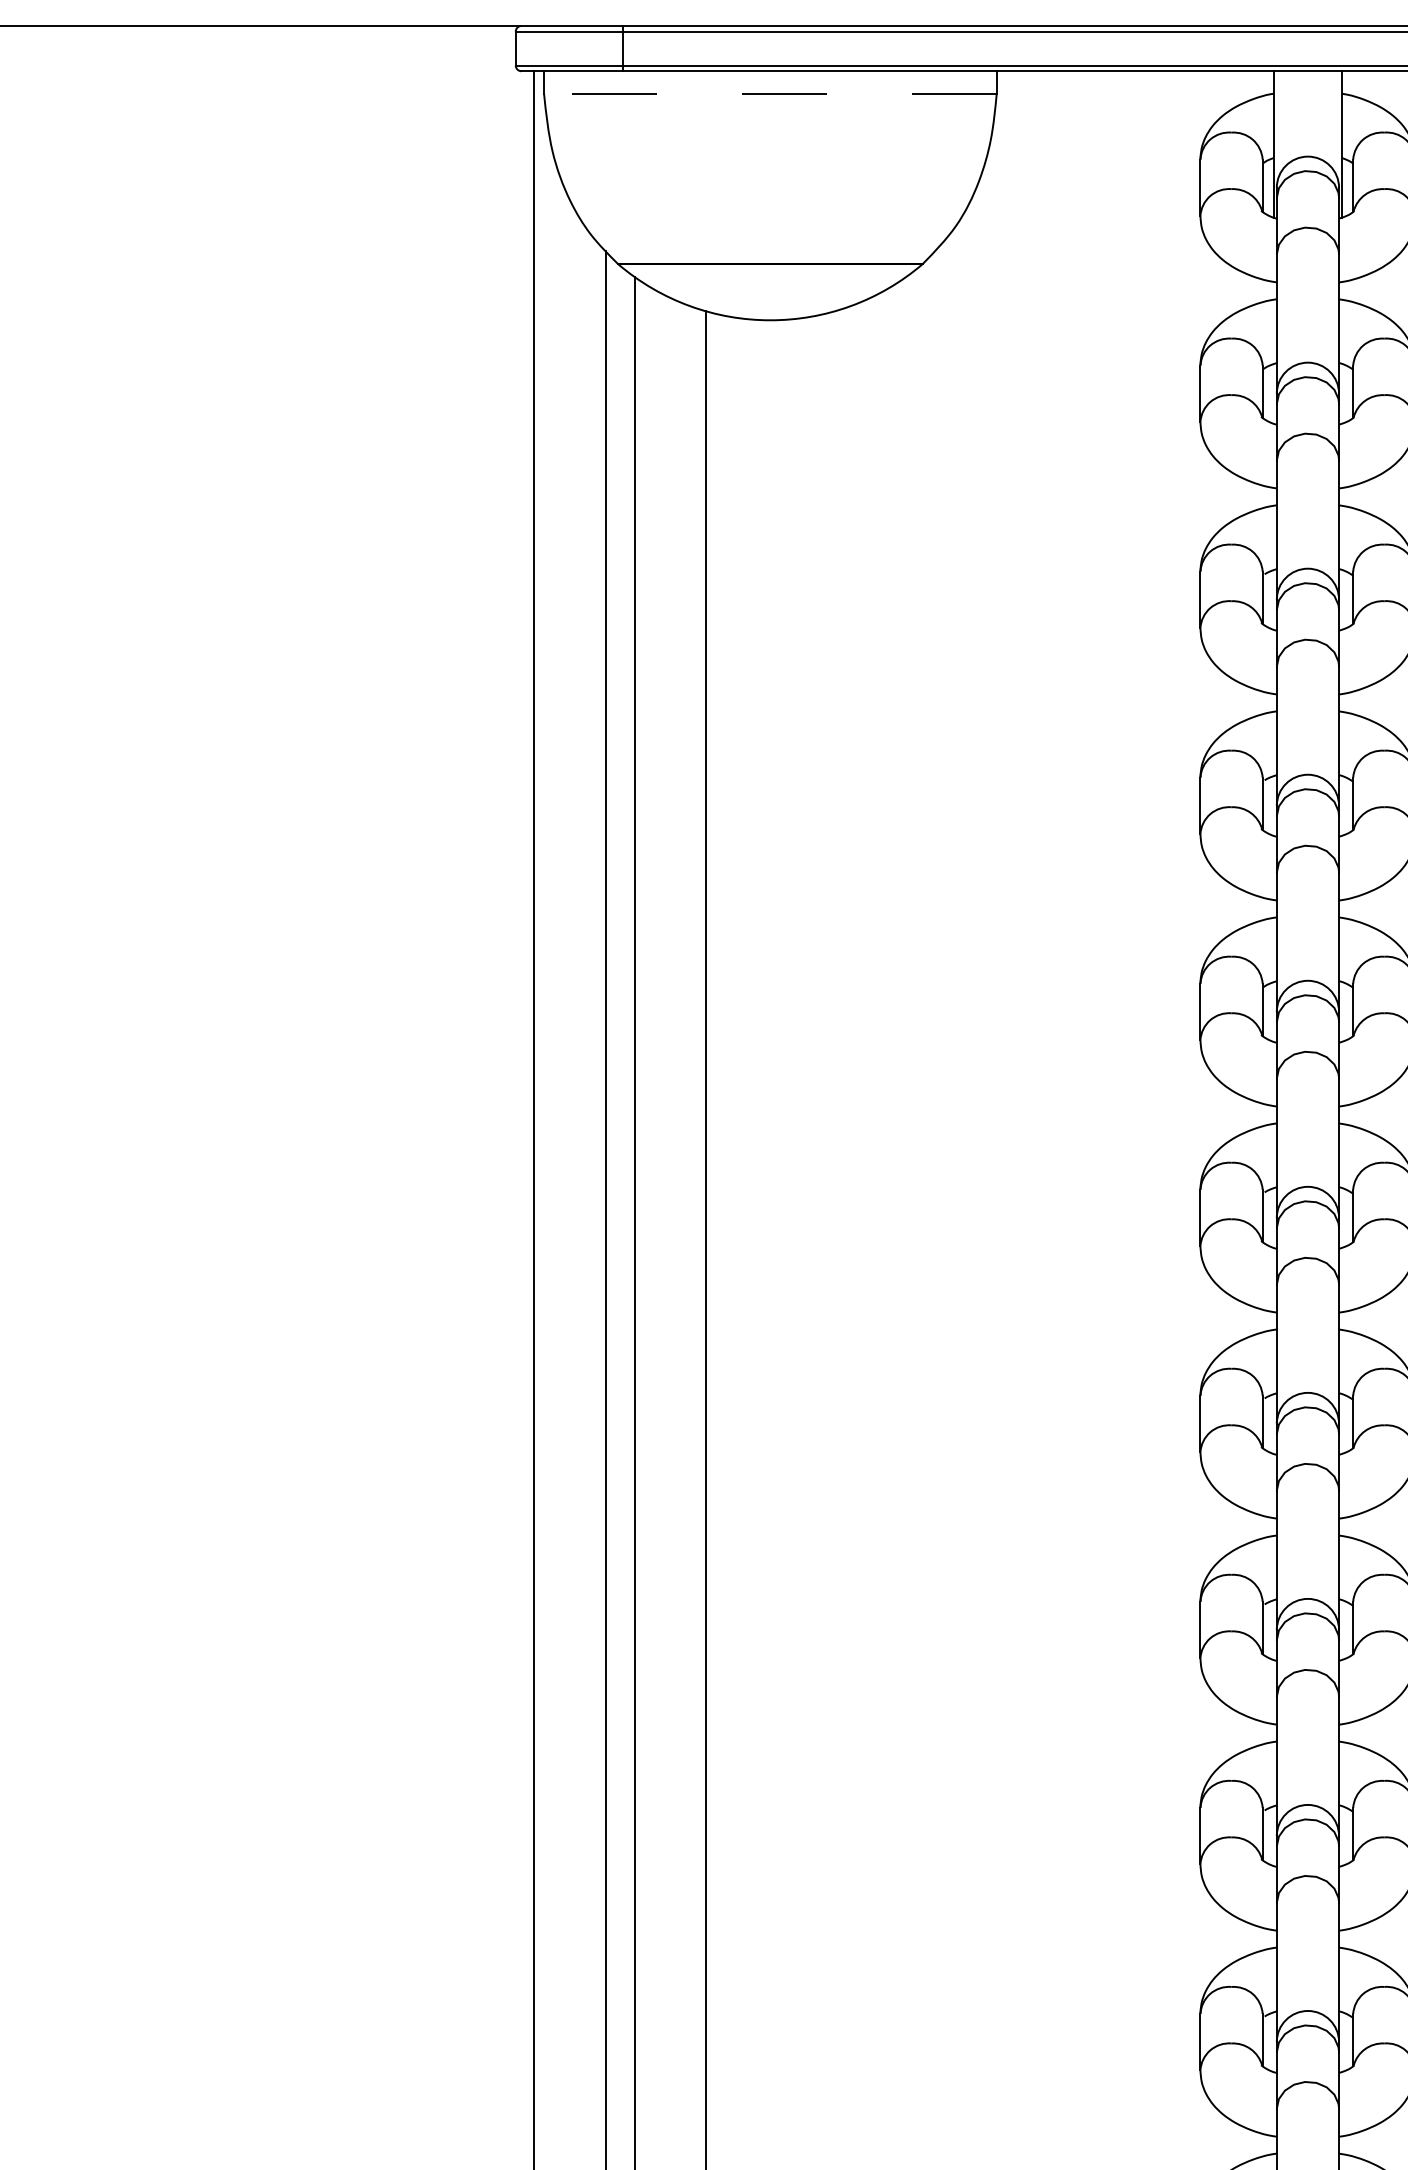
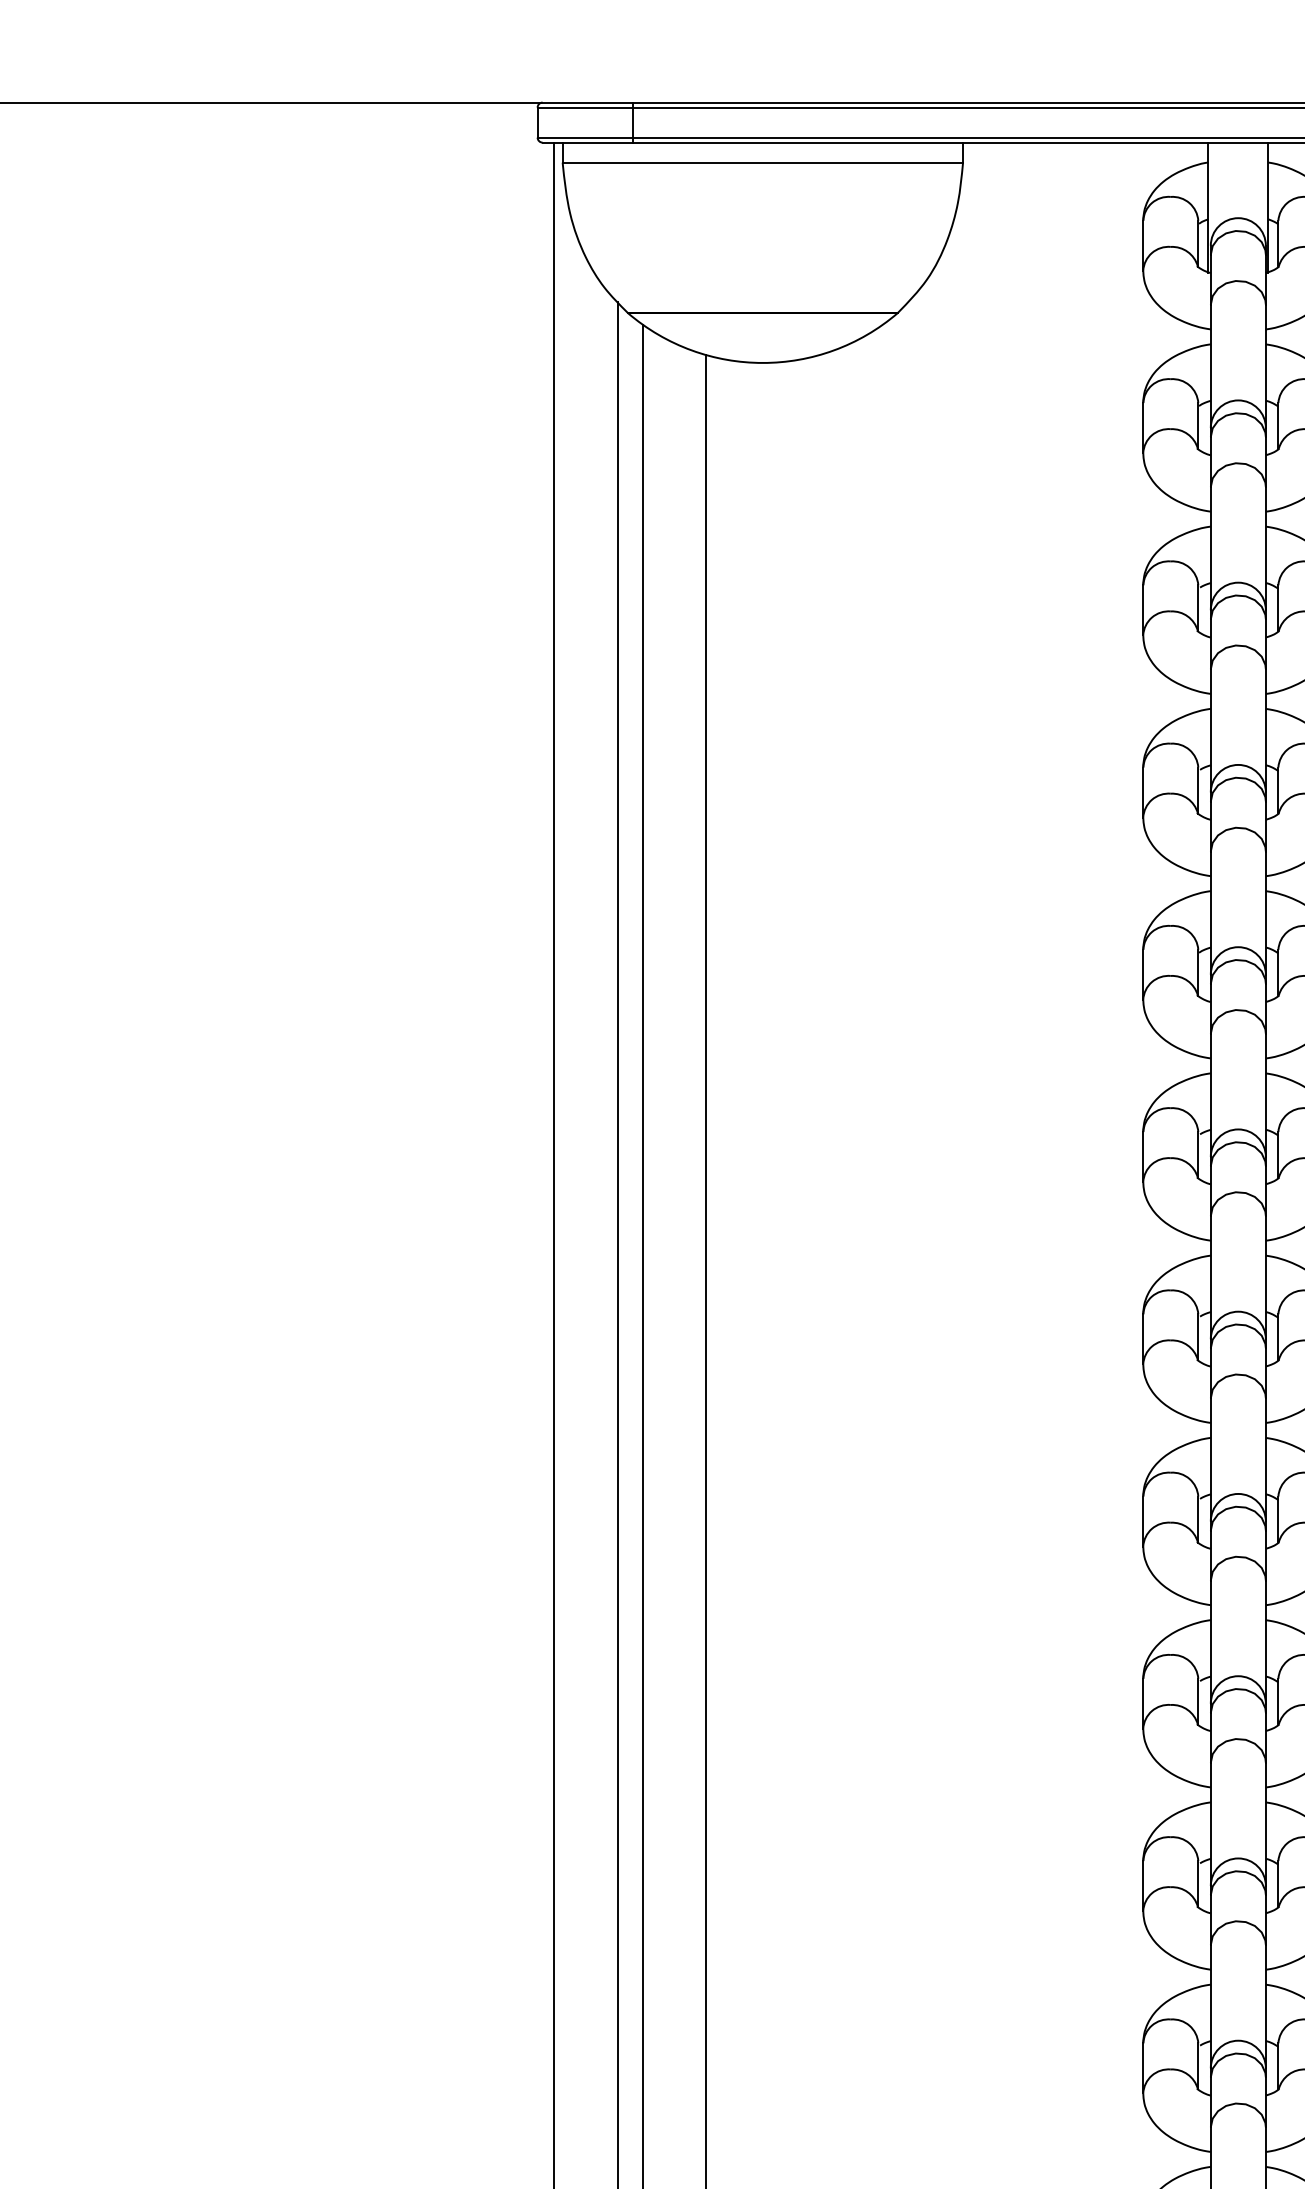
line: (769, 93) -> (762, 162), dashed -> solid

